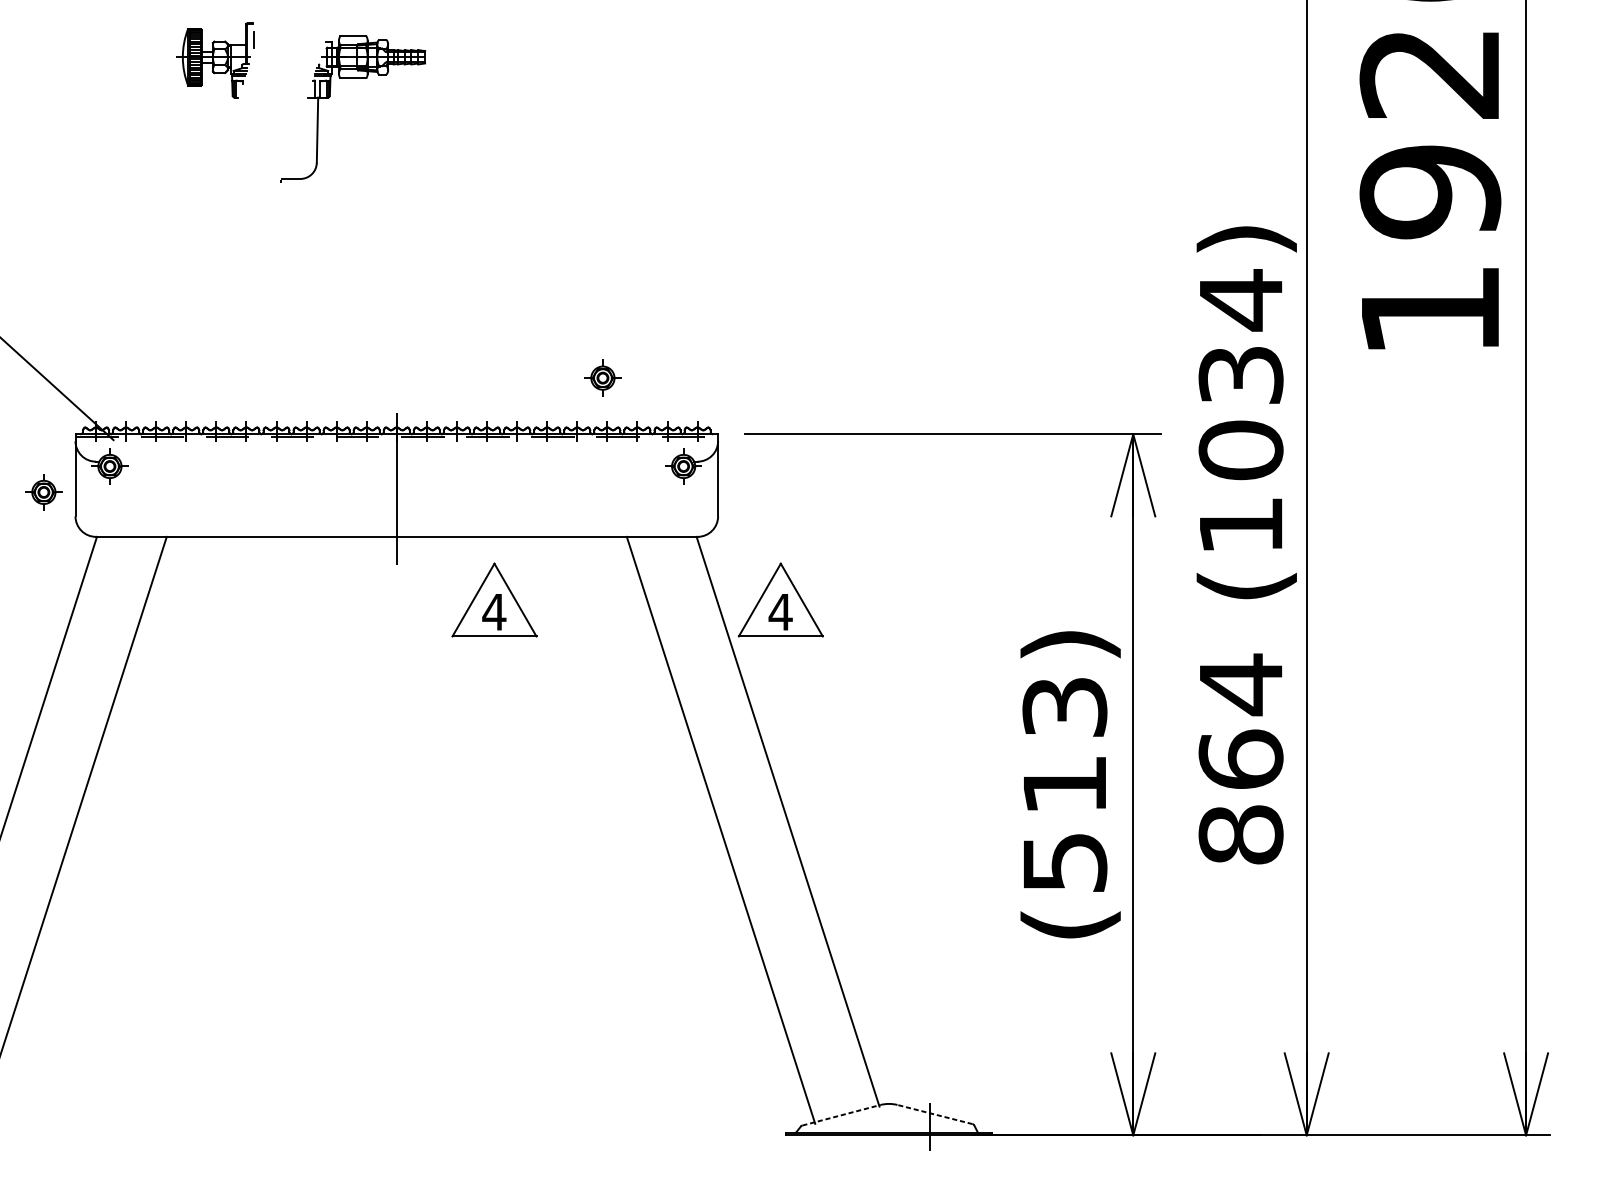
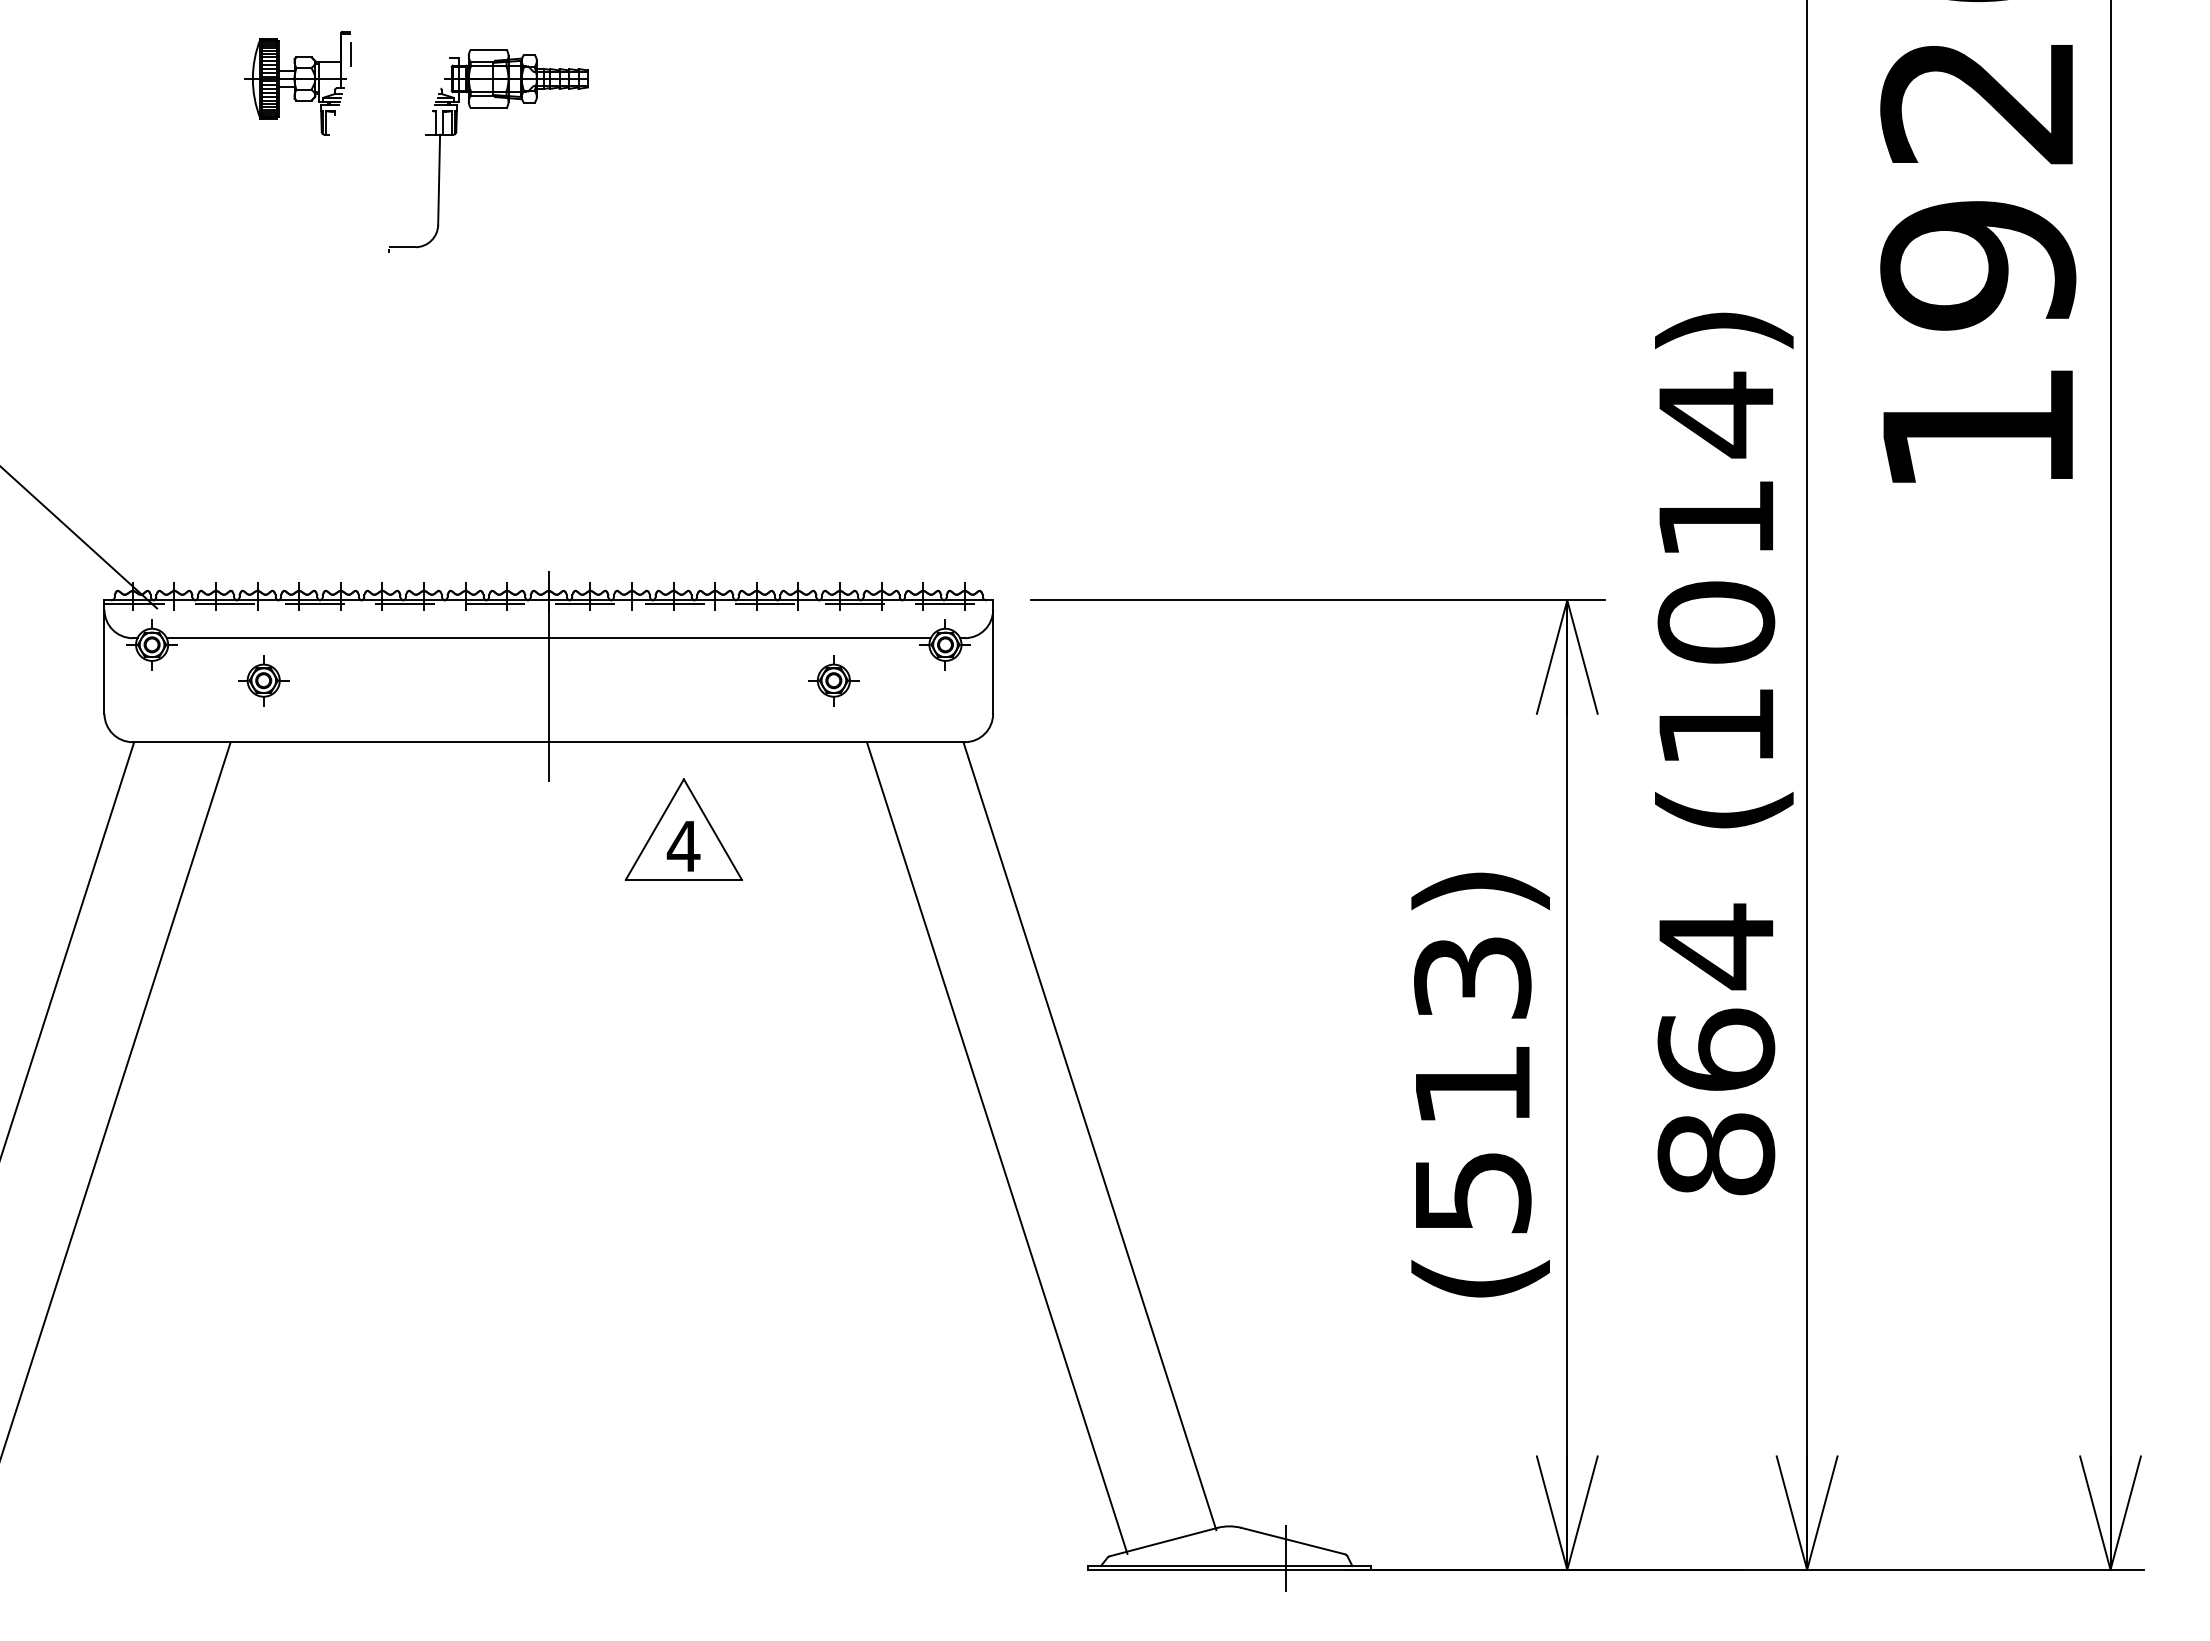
text: (1241, 375) -> (1716, 518), (1034) -> (1014)
part: (602, 378) -> (833, 680), moved
line: (396, 461) -> (548, 638), added
part: (43, 492) -> (263, 680), moved
part: (780, 600) -> (1079, 829), removed
line: (935, 1114) -> (1293, 1541), dashed -> solid
line: (841, 1115) -> (1163, 1542), dashed -> solid

